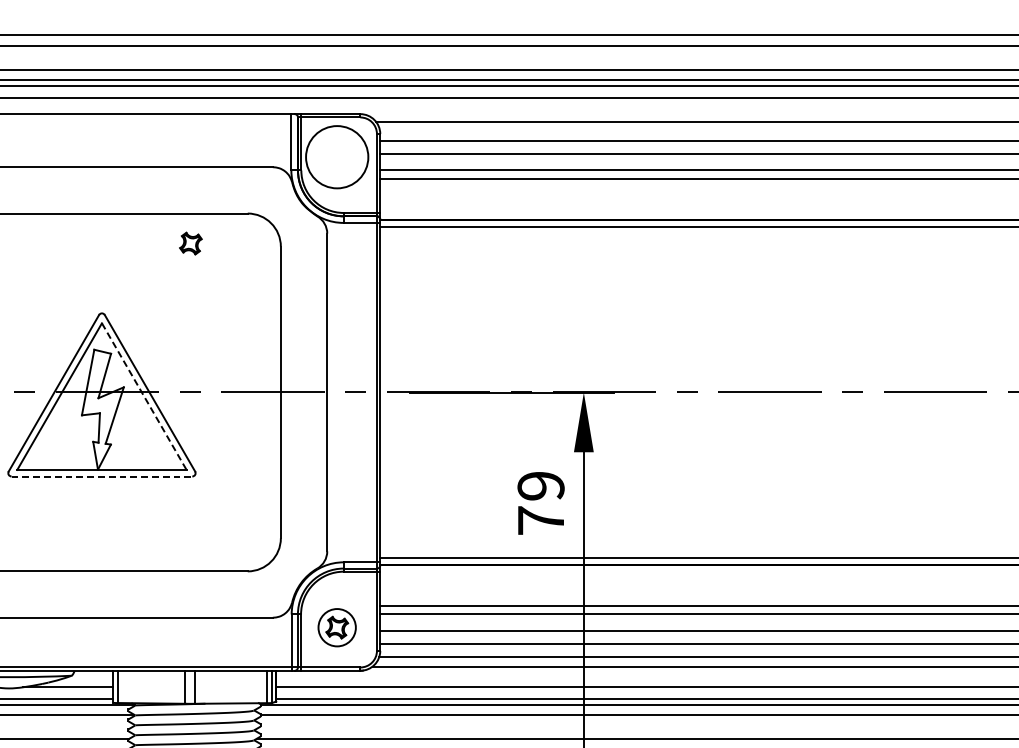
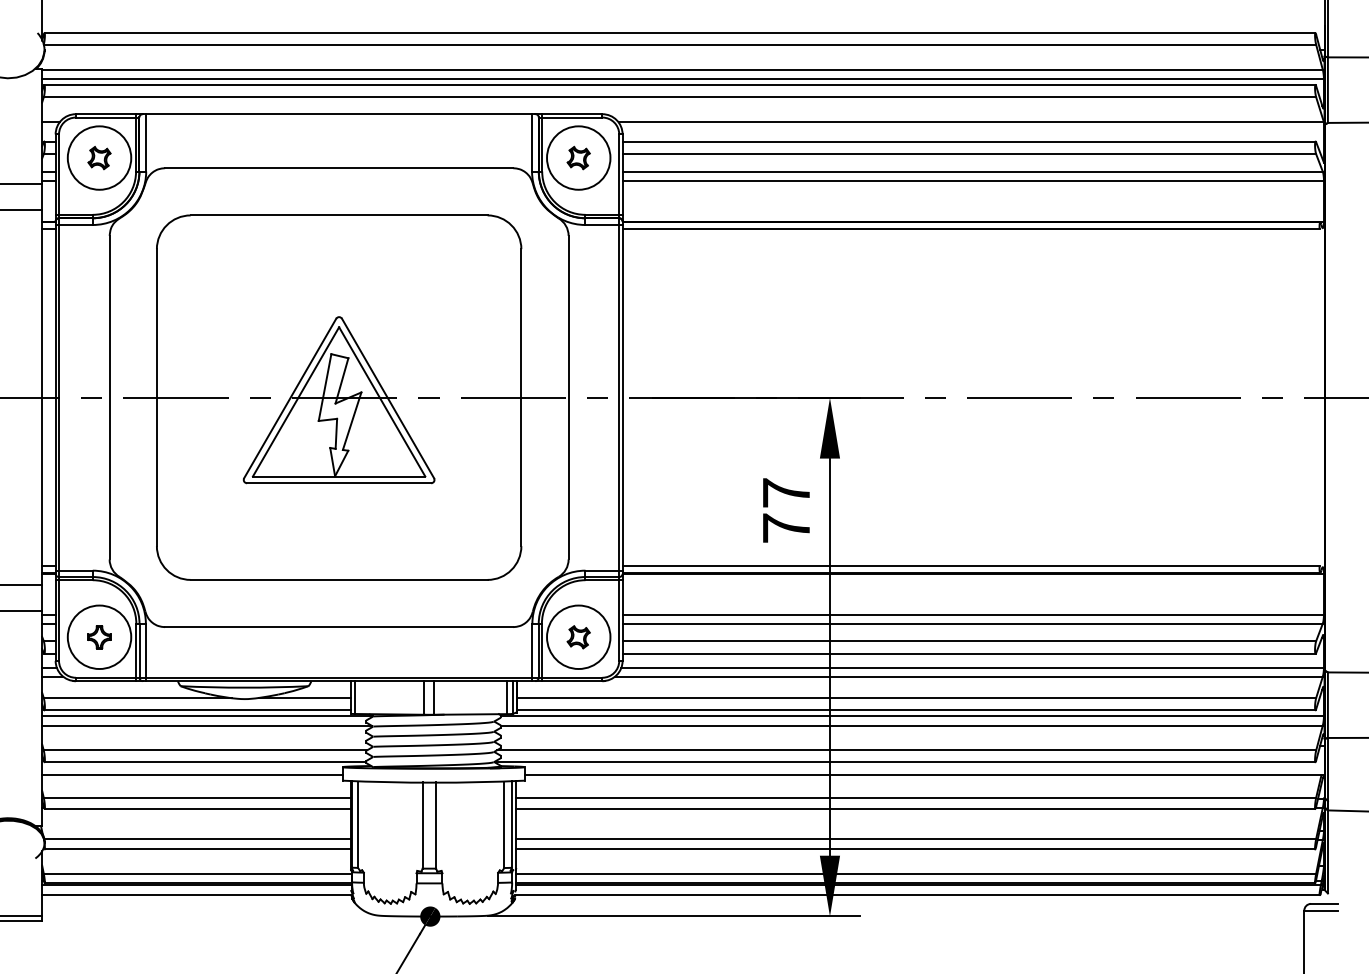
part: (190, 243) -> (578, 157), moved
line: (144, 397) -> (382, 402), dashed -> solid
line: (102, 476) -> (339, 483), dashed -> solid
text: (541, 485) -> (786, 492), 79 -> 77
circle: (336, 627) -> (578, 637), size x1.67

